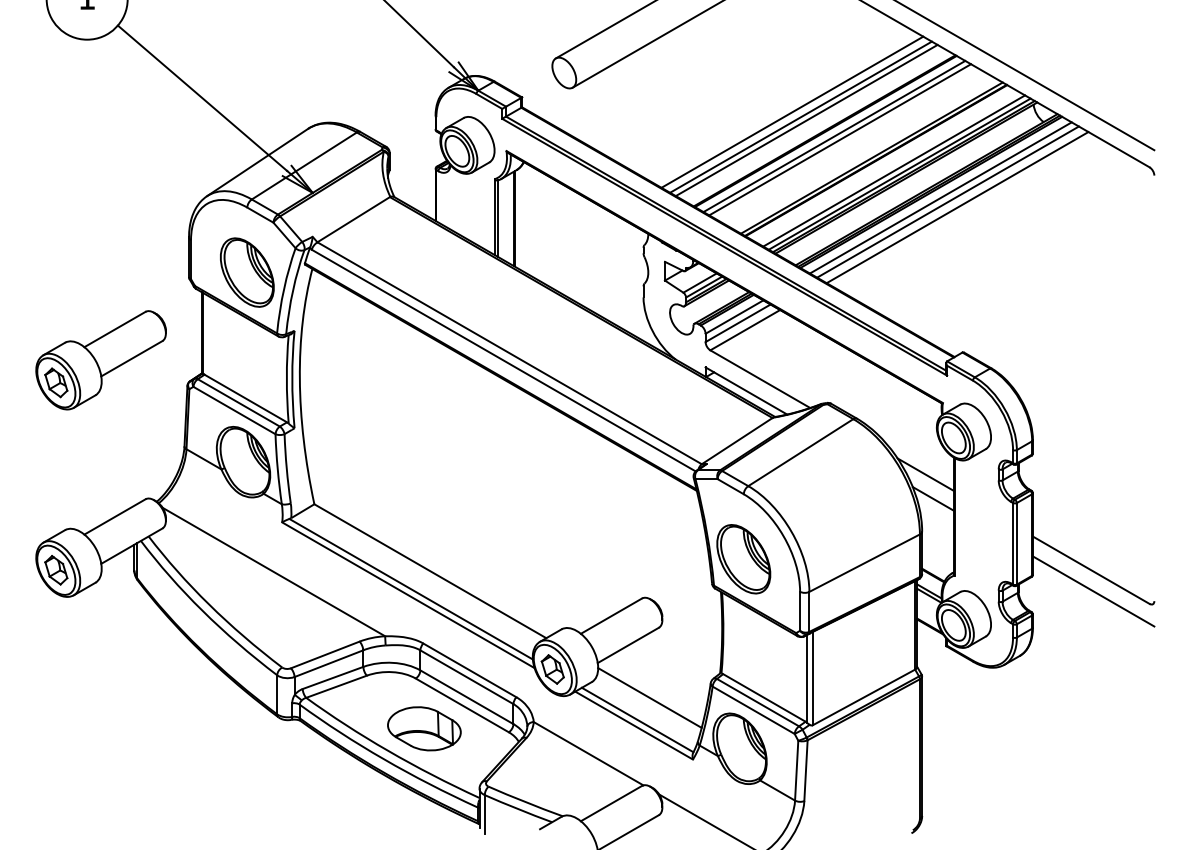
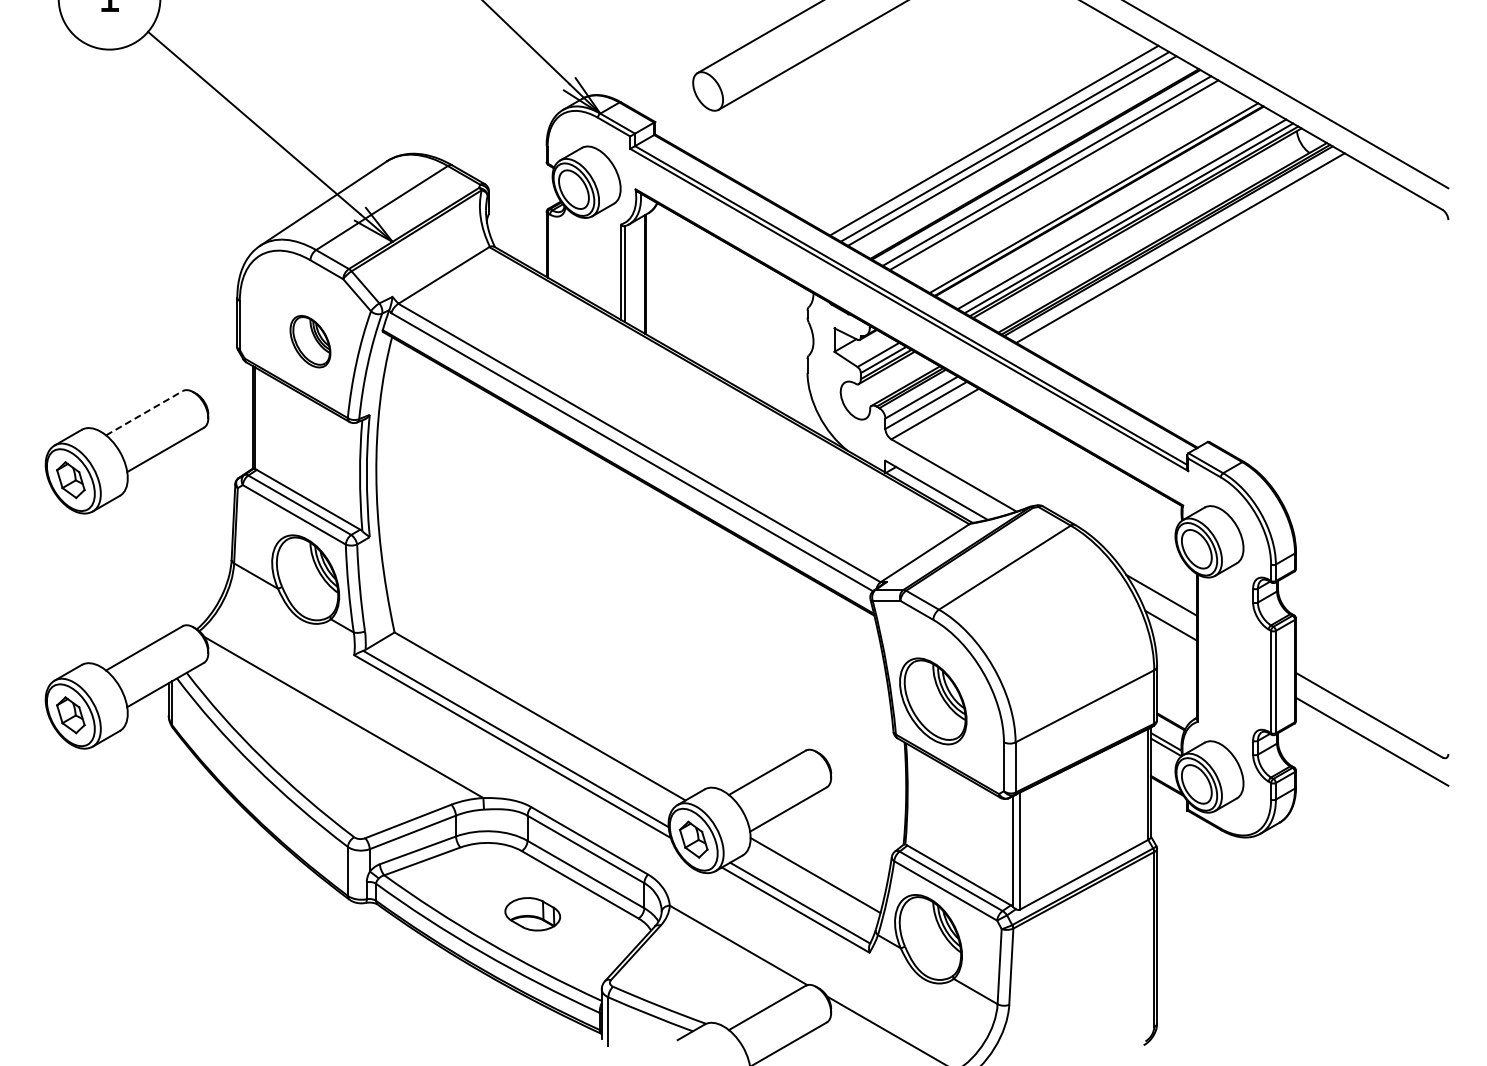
line: (948, 202) -> (1189, 253), removed
line: (957, 207) -> (1201, 260), removed
part: (247, 272) -> (310, 341), size x0.6
line: (115, 328) -> (144, 412), solid -> dashed
part: (424, 729) -> (532, 914), size x0.6

